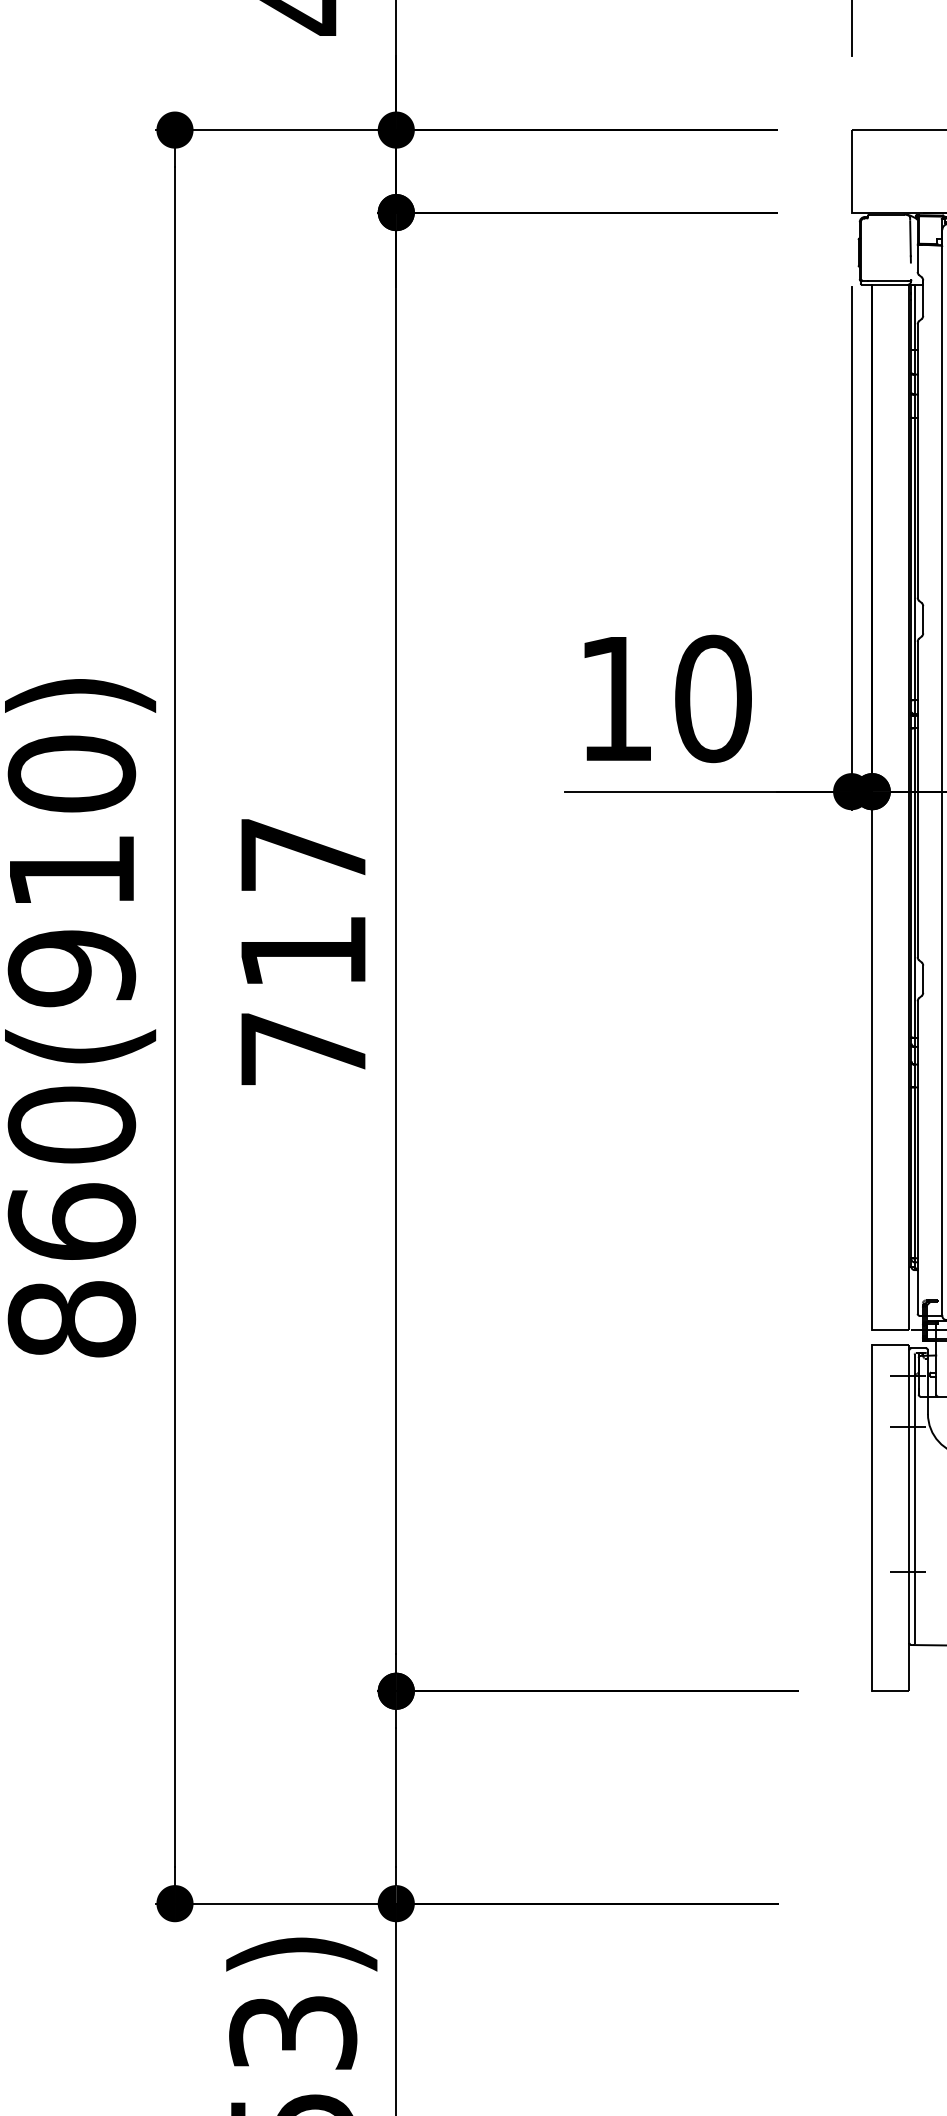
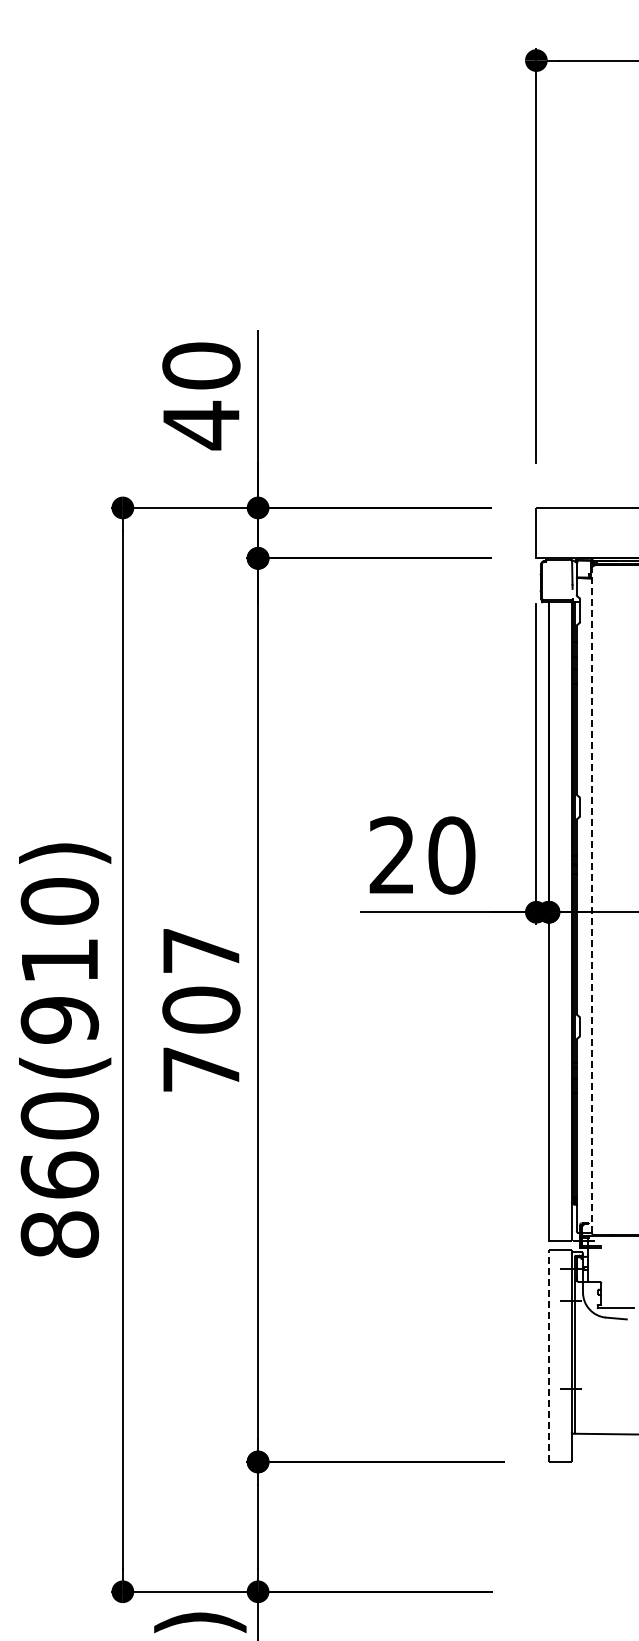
text: (614, 697) -> (391, 854), 10 -> 20
line: (941, 772) -> (591, 900), solid -> dashed
text: (303, 950) -> (201, 1009), 717 -> 707
line: (871, 1518) -> (548, 1356), solid -> dashed

